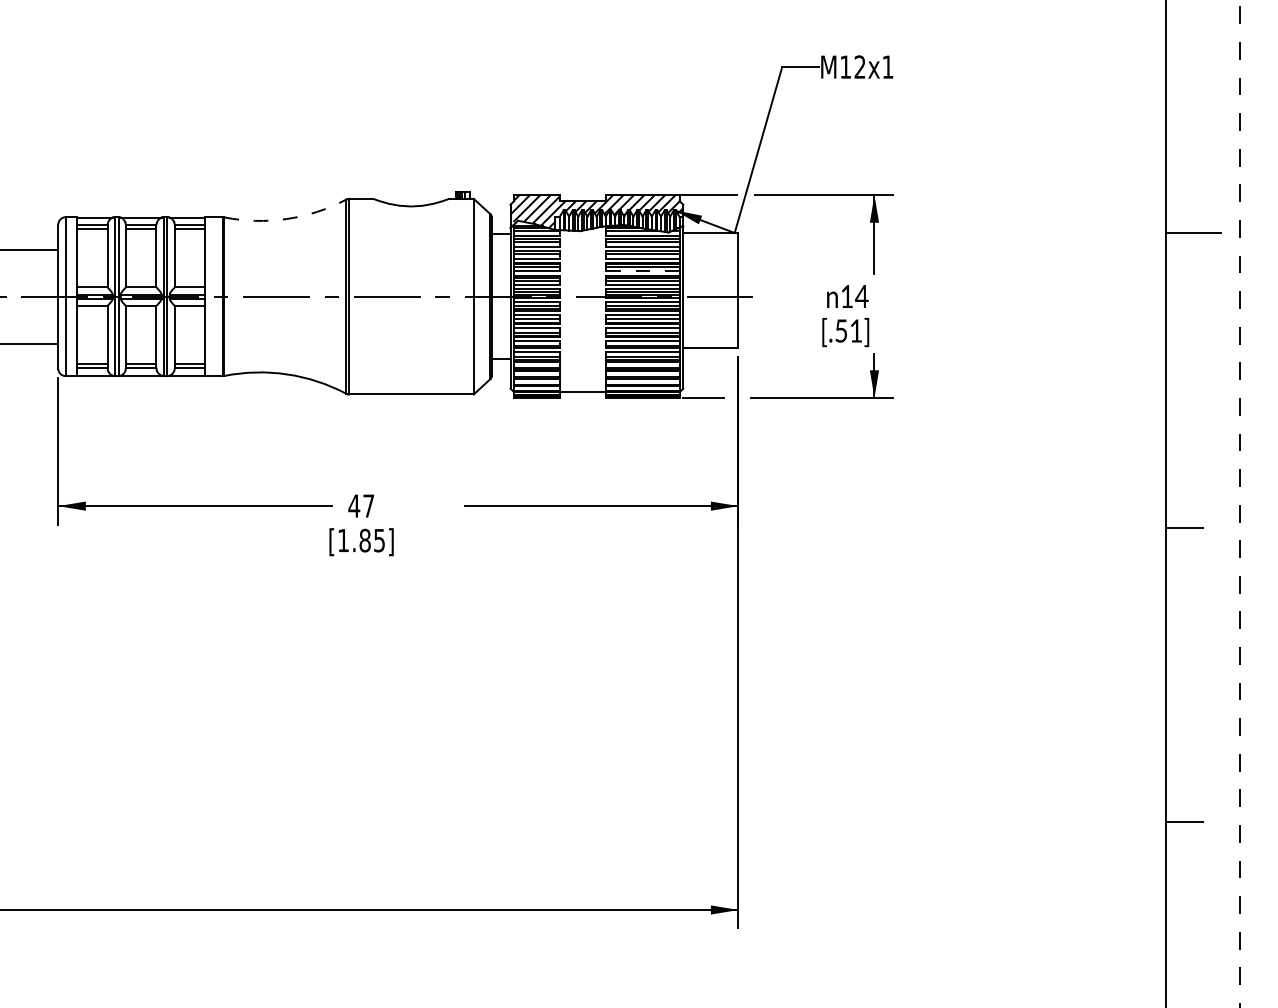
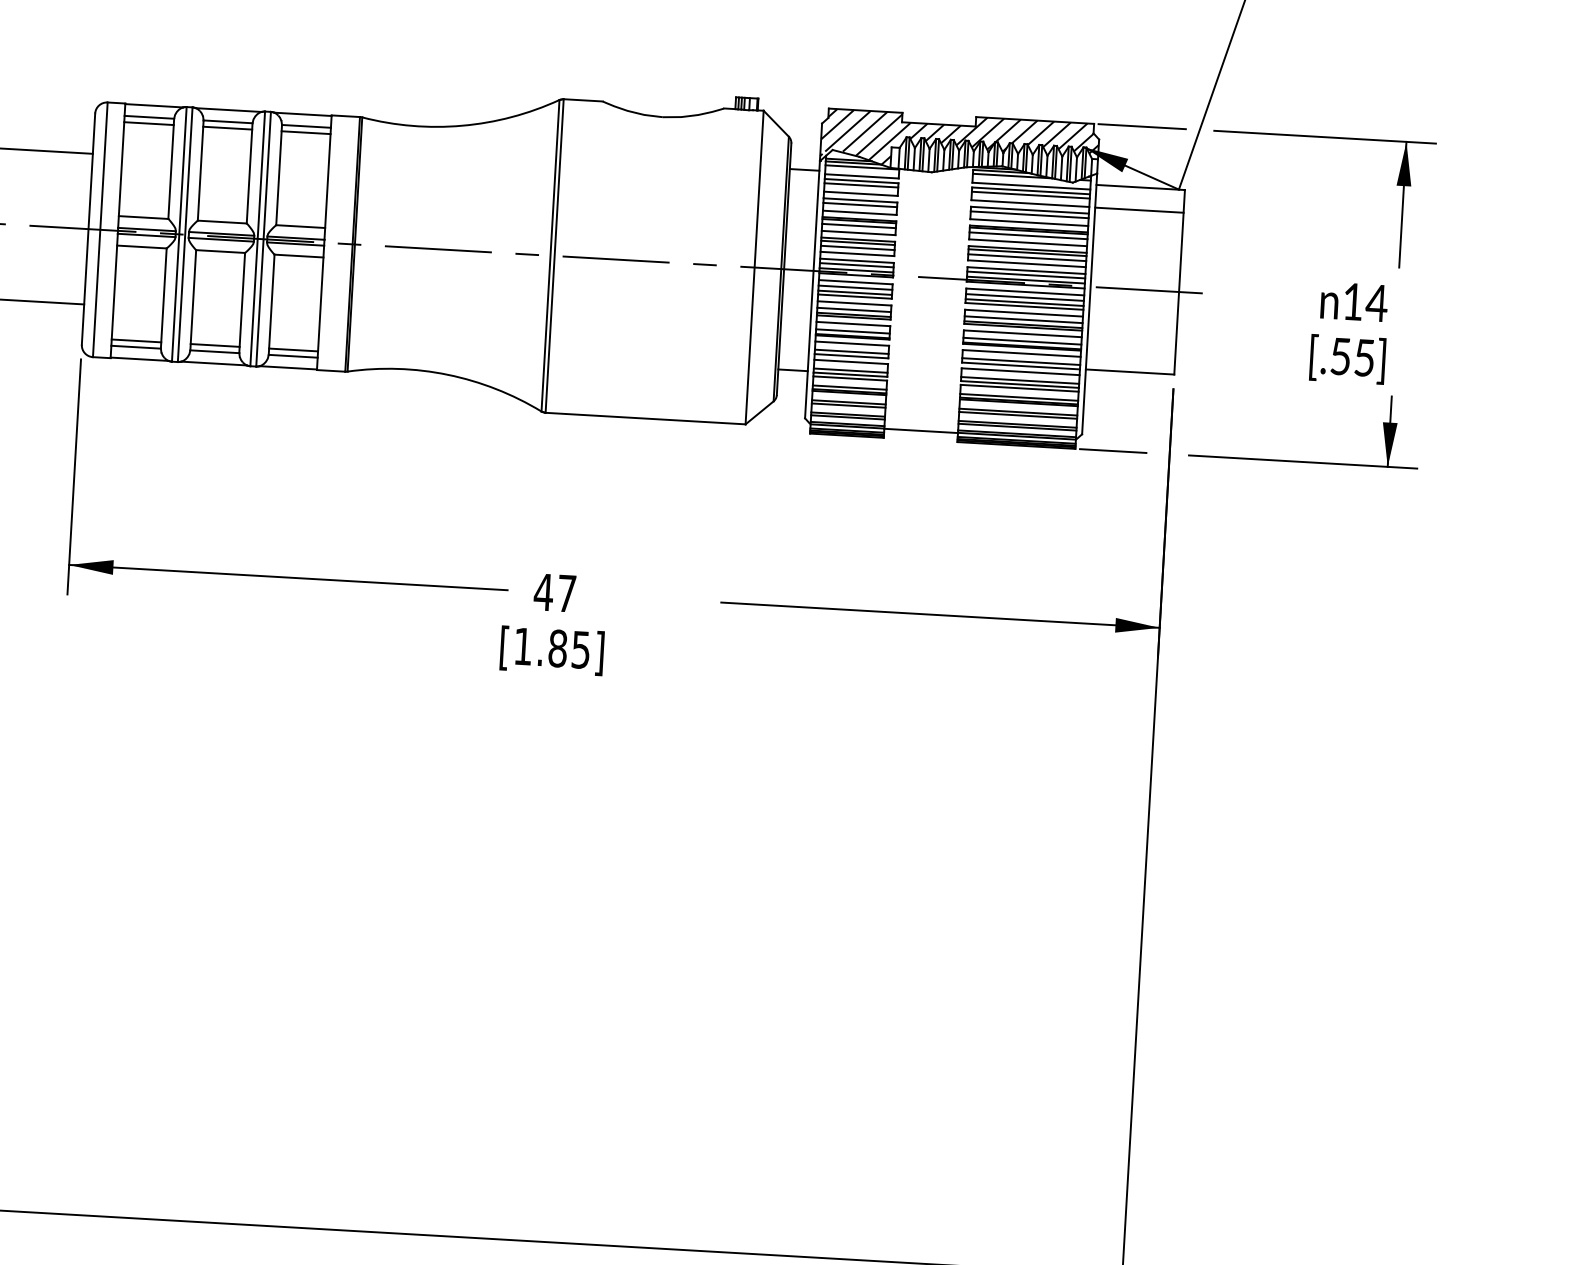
arc: (286, 218) -> (461, 124), dashed -> solid
line: (710, 247) -> (1138, 210), added
line: (642, 271) -> (1027, 242), dashed -> solid
text: (855, 330) -> (1363, 357), [.51] -> [.55]

